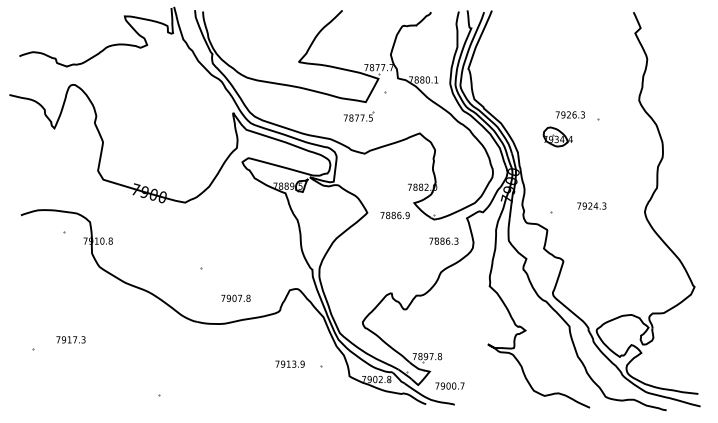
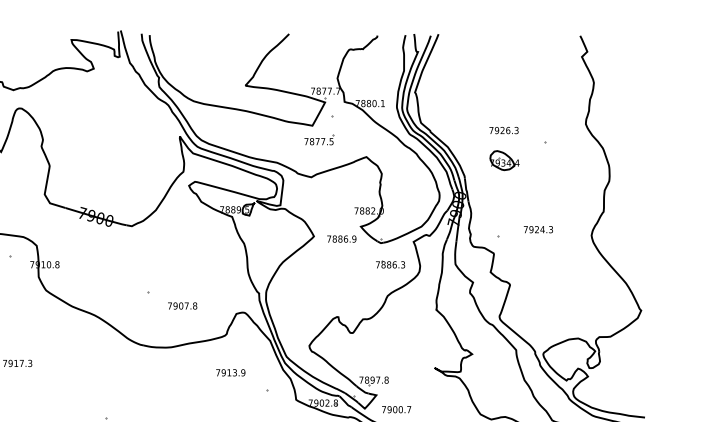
text: (569, 114) -> (503, 130), moved
part: (359, 116) -> (320, 140), moved
text: (235, 297) -> (182, 305), moved
text: (289, 363) -> (230, 372), moved

